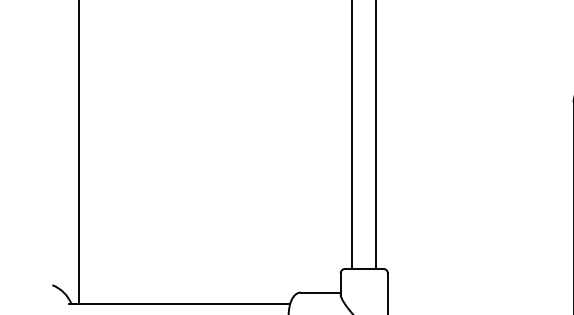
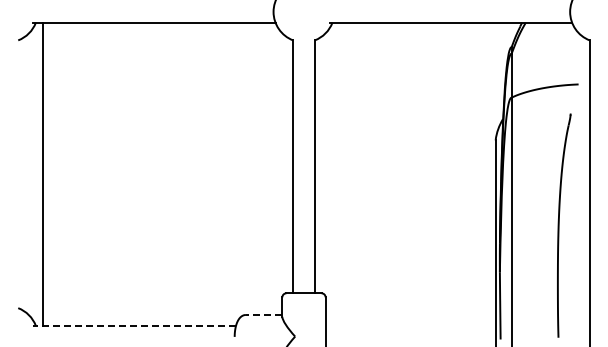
line: (320, 292) -> (263, 314), solid -> dashed
line: (179, 304) -> (134, 325), solid -> dashed

